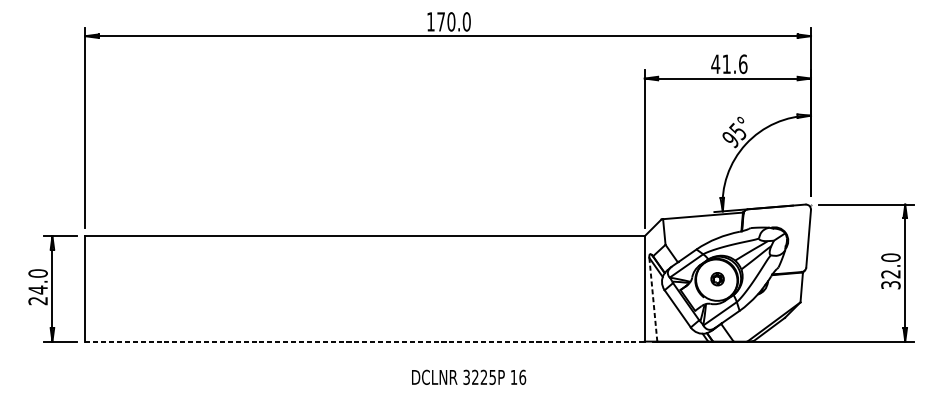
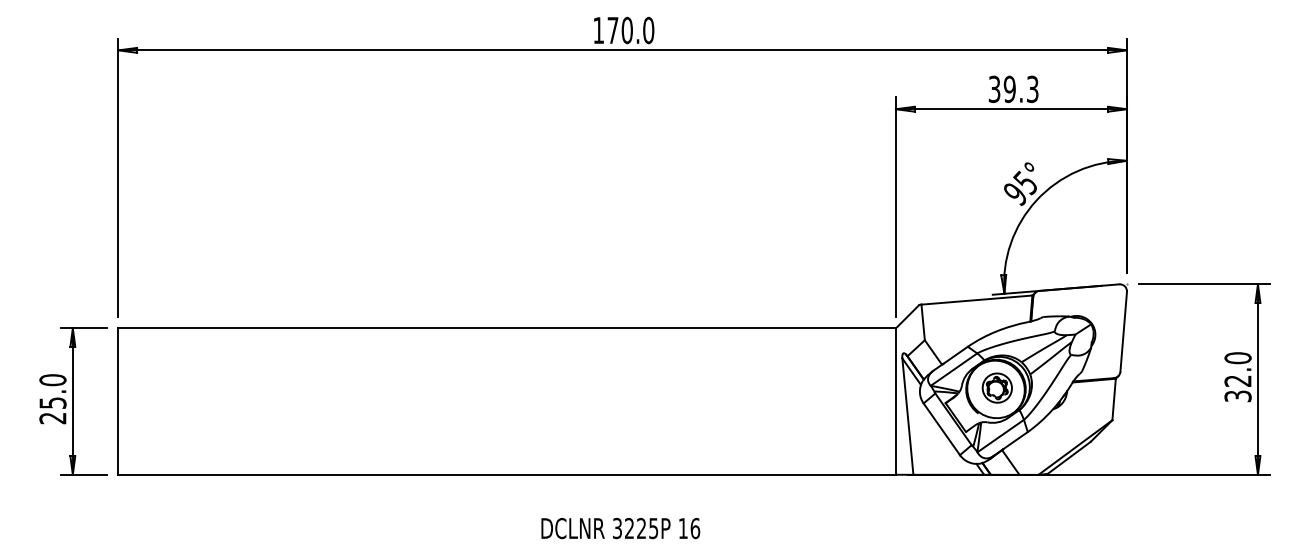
text: (729, 64) -> (1013, 89), 41.6 -> 39.3
part: (717, 278) -> (996, 387), size x1.67
text: (37, 289) -> (52, 402), 24.0 -> 25.0
line: (653, 299) -> (907, 416), dashed -> solid
line: (365, 341) -> (507, 474), dashed -> solid
text: (468, 377) -> (620, 528), moved

